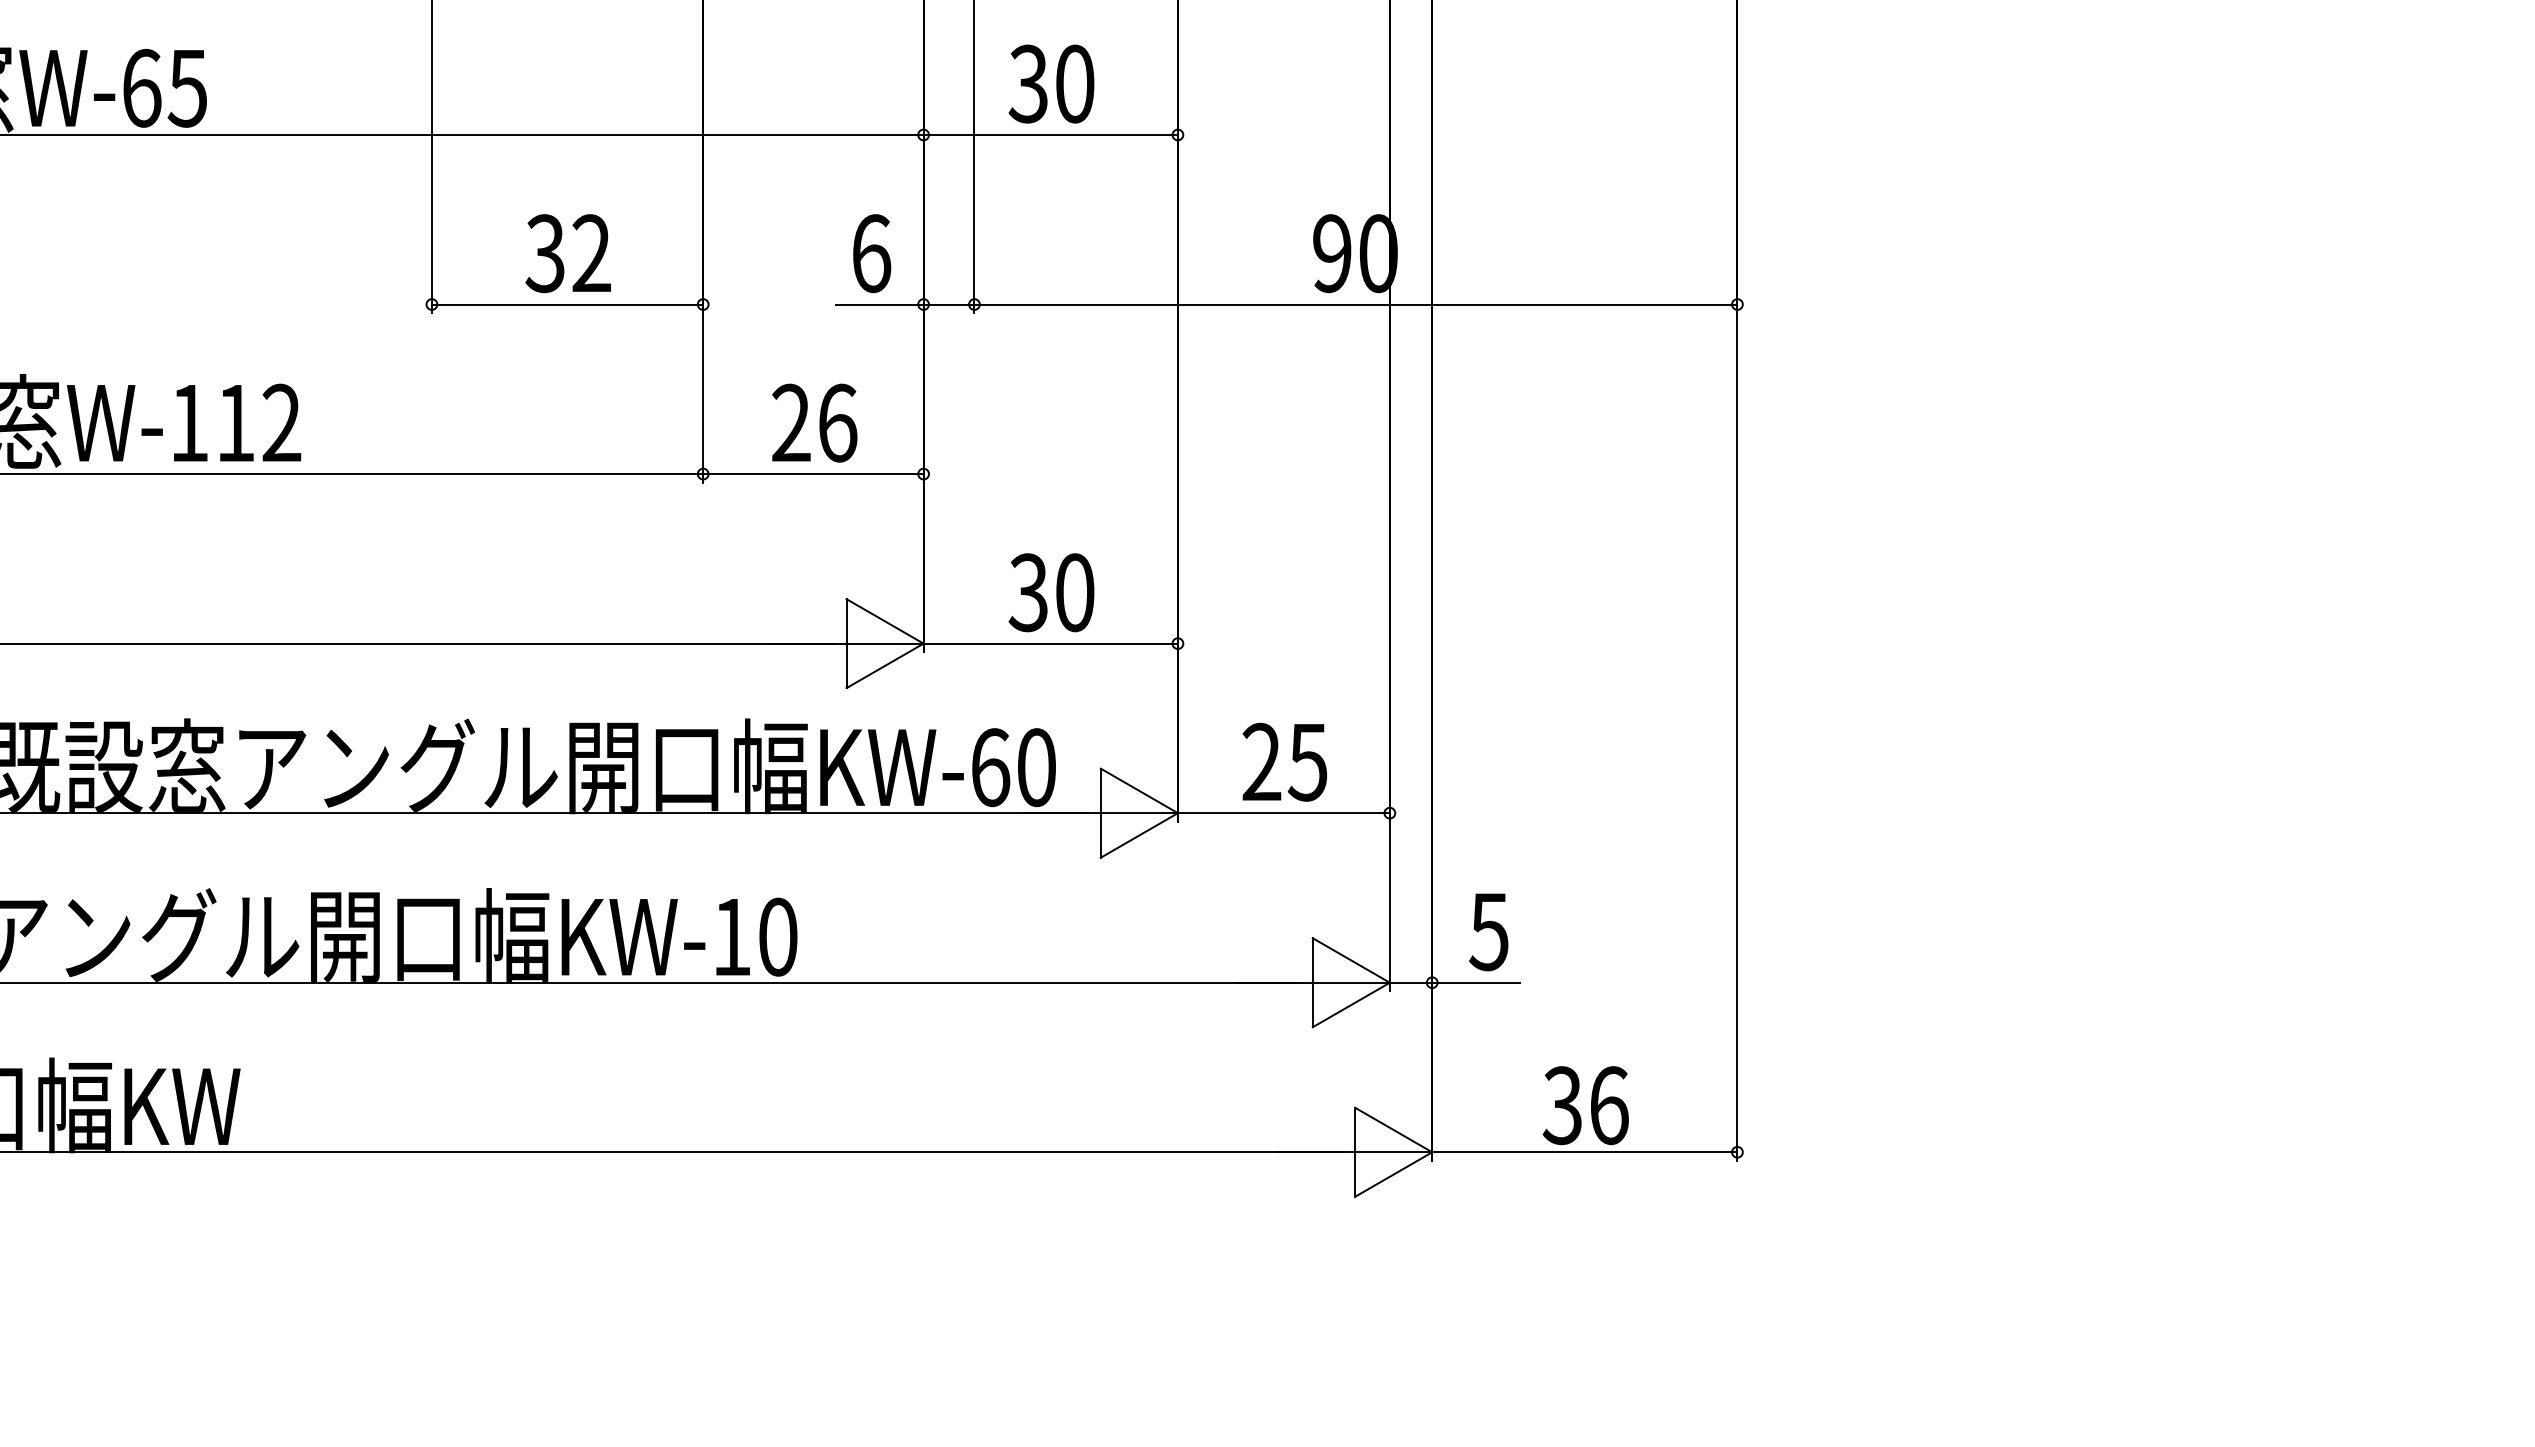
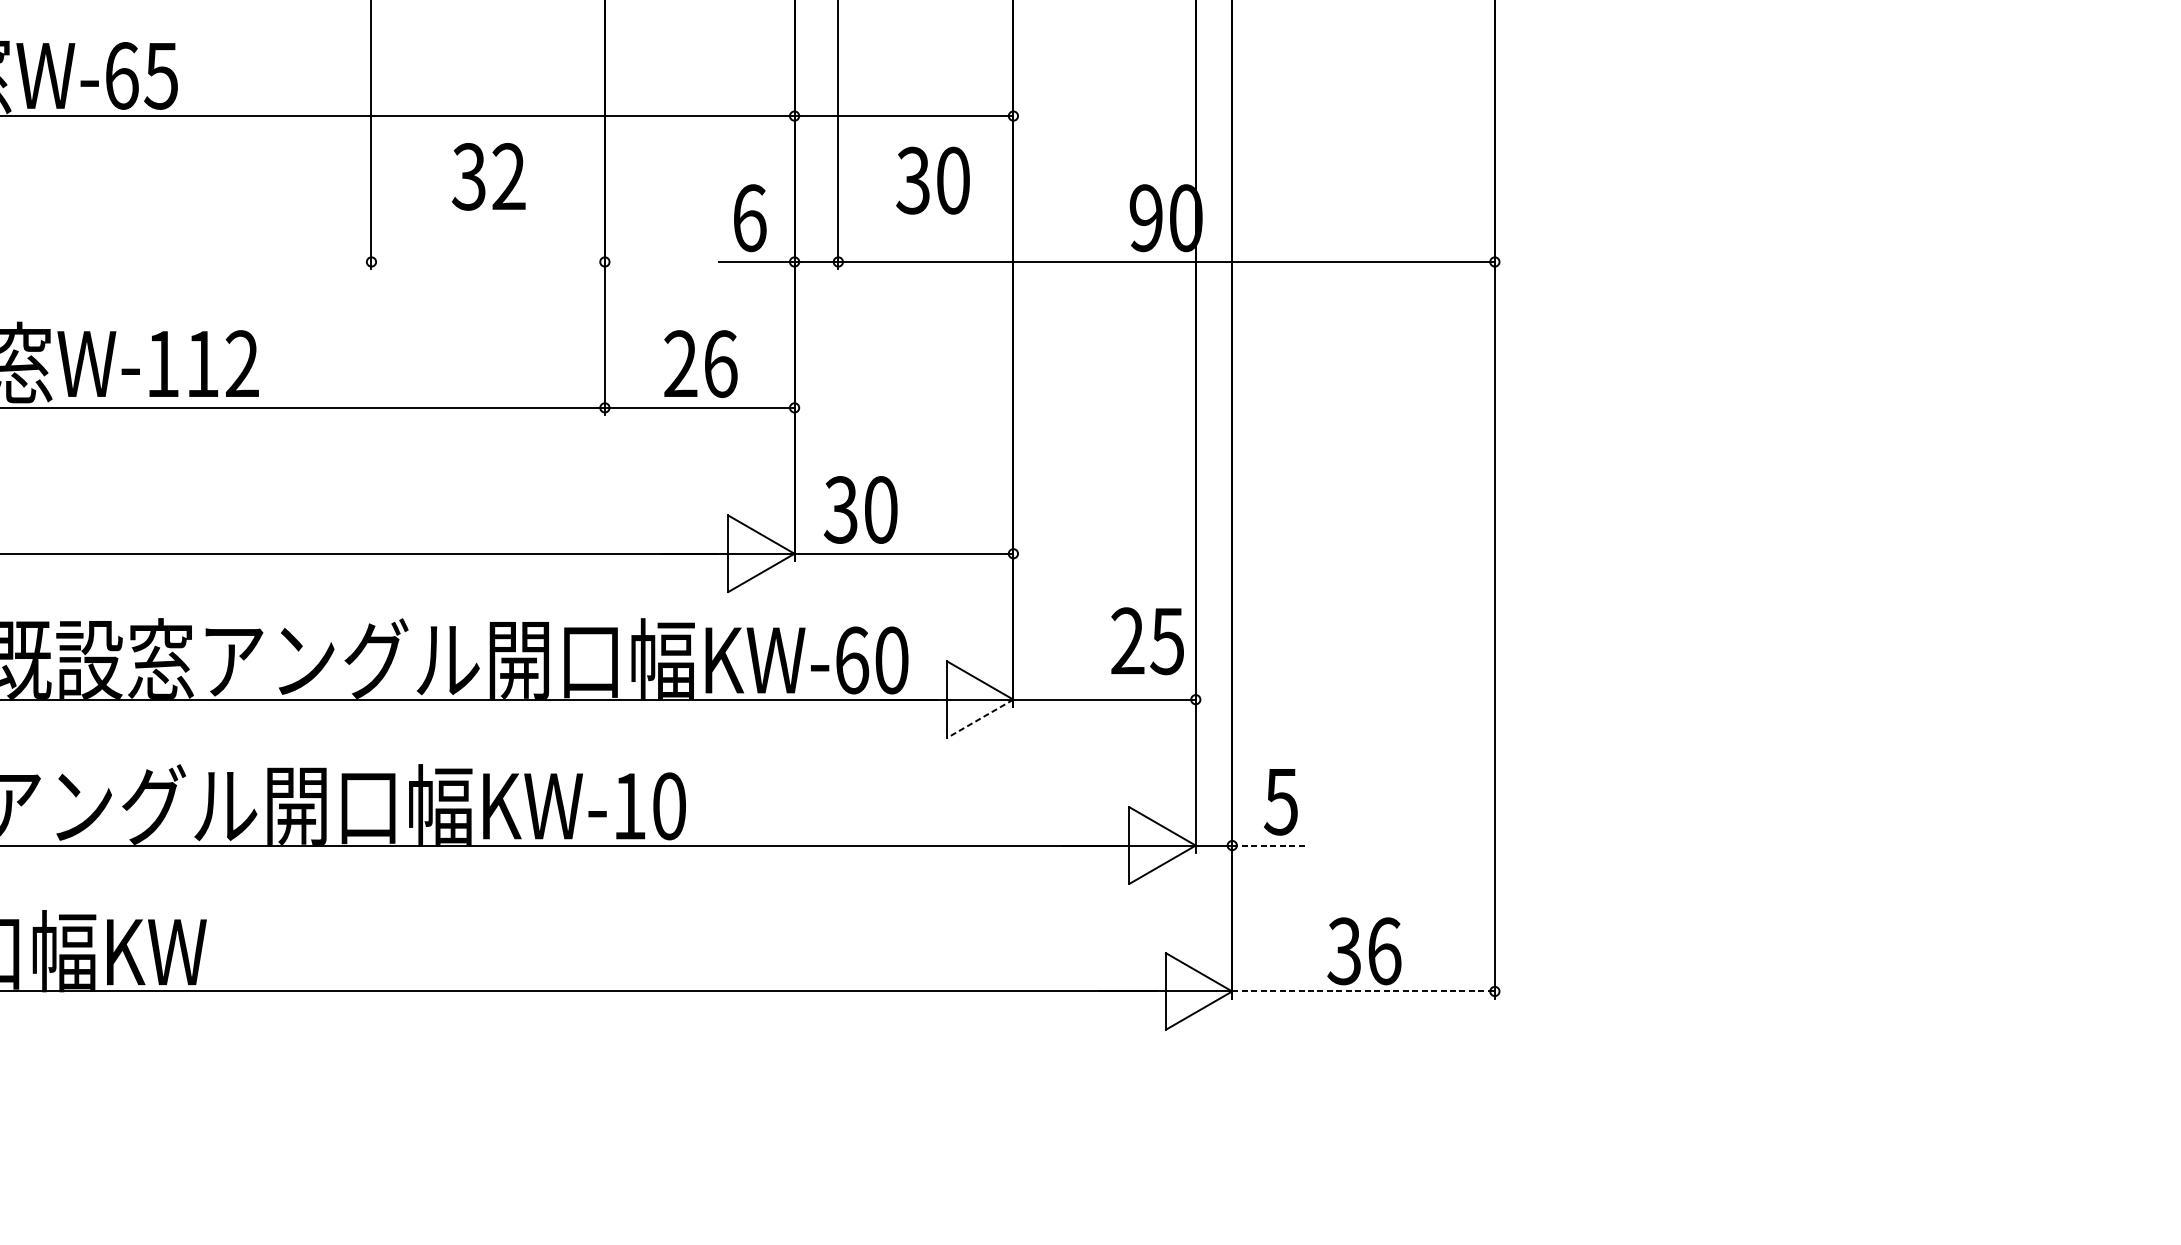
text: (1051, 83) -> (933, 180), moved
text: (567, 253) -> (488, 176), moved
line: (567, 304) -> (488, 261), removed
text: (1051, 592) -> (860, 509), moved
text: (1284, 761) -> (1147, 640), moved
line: (1138, 835) -> (979, 718), solid -> dashed
line: (1476, 982) -> (1270, 845), solid -> dashed
line: (1584, 1152) -> (1363, 991), solid -> dashed

